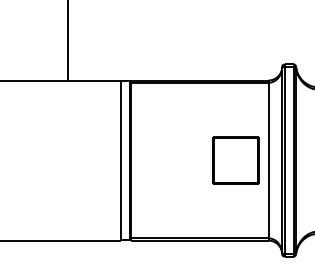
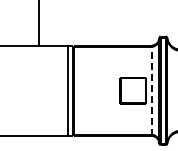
line: (268, 160) -> (151, 90), solid -> dashed

